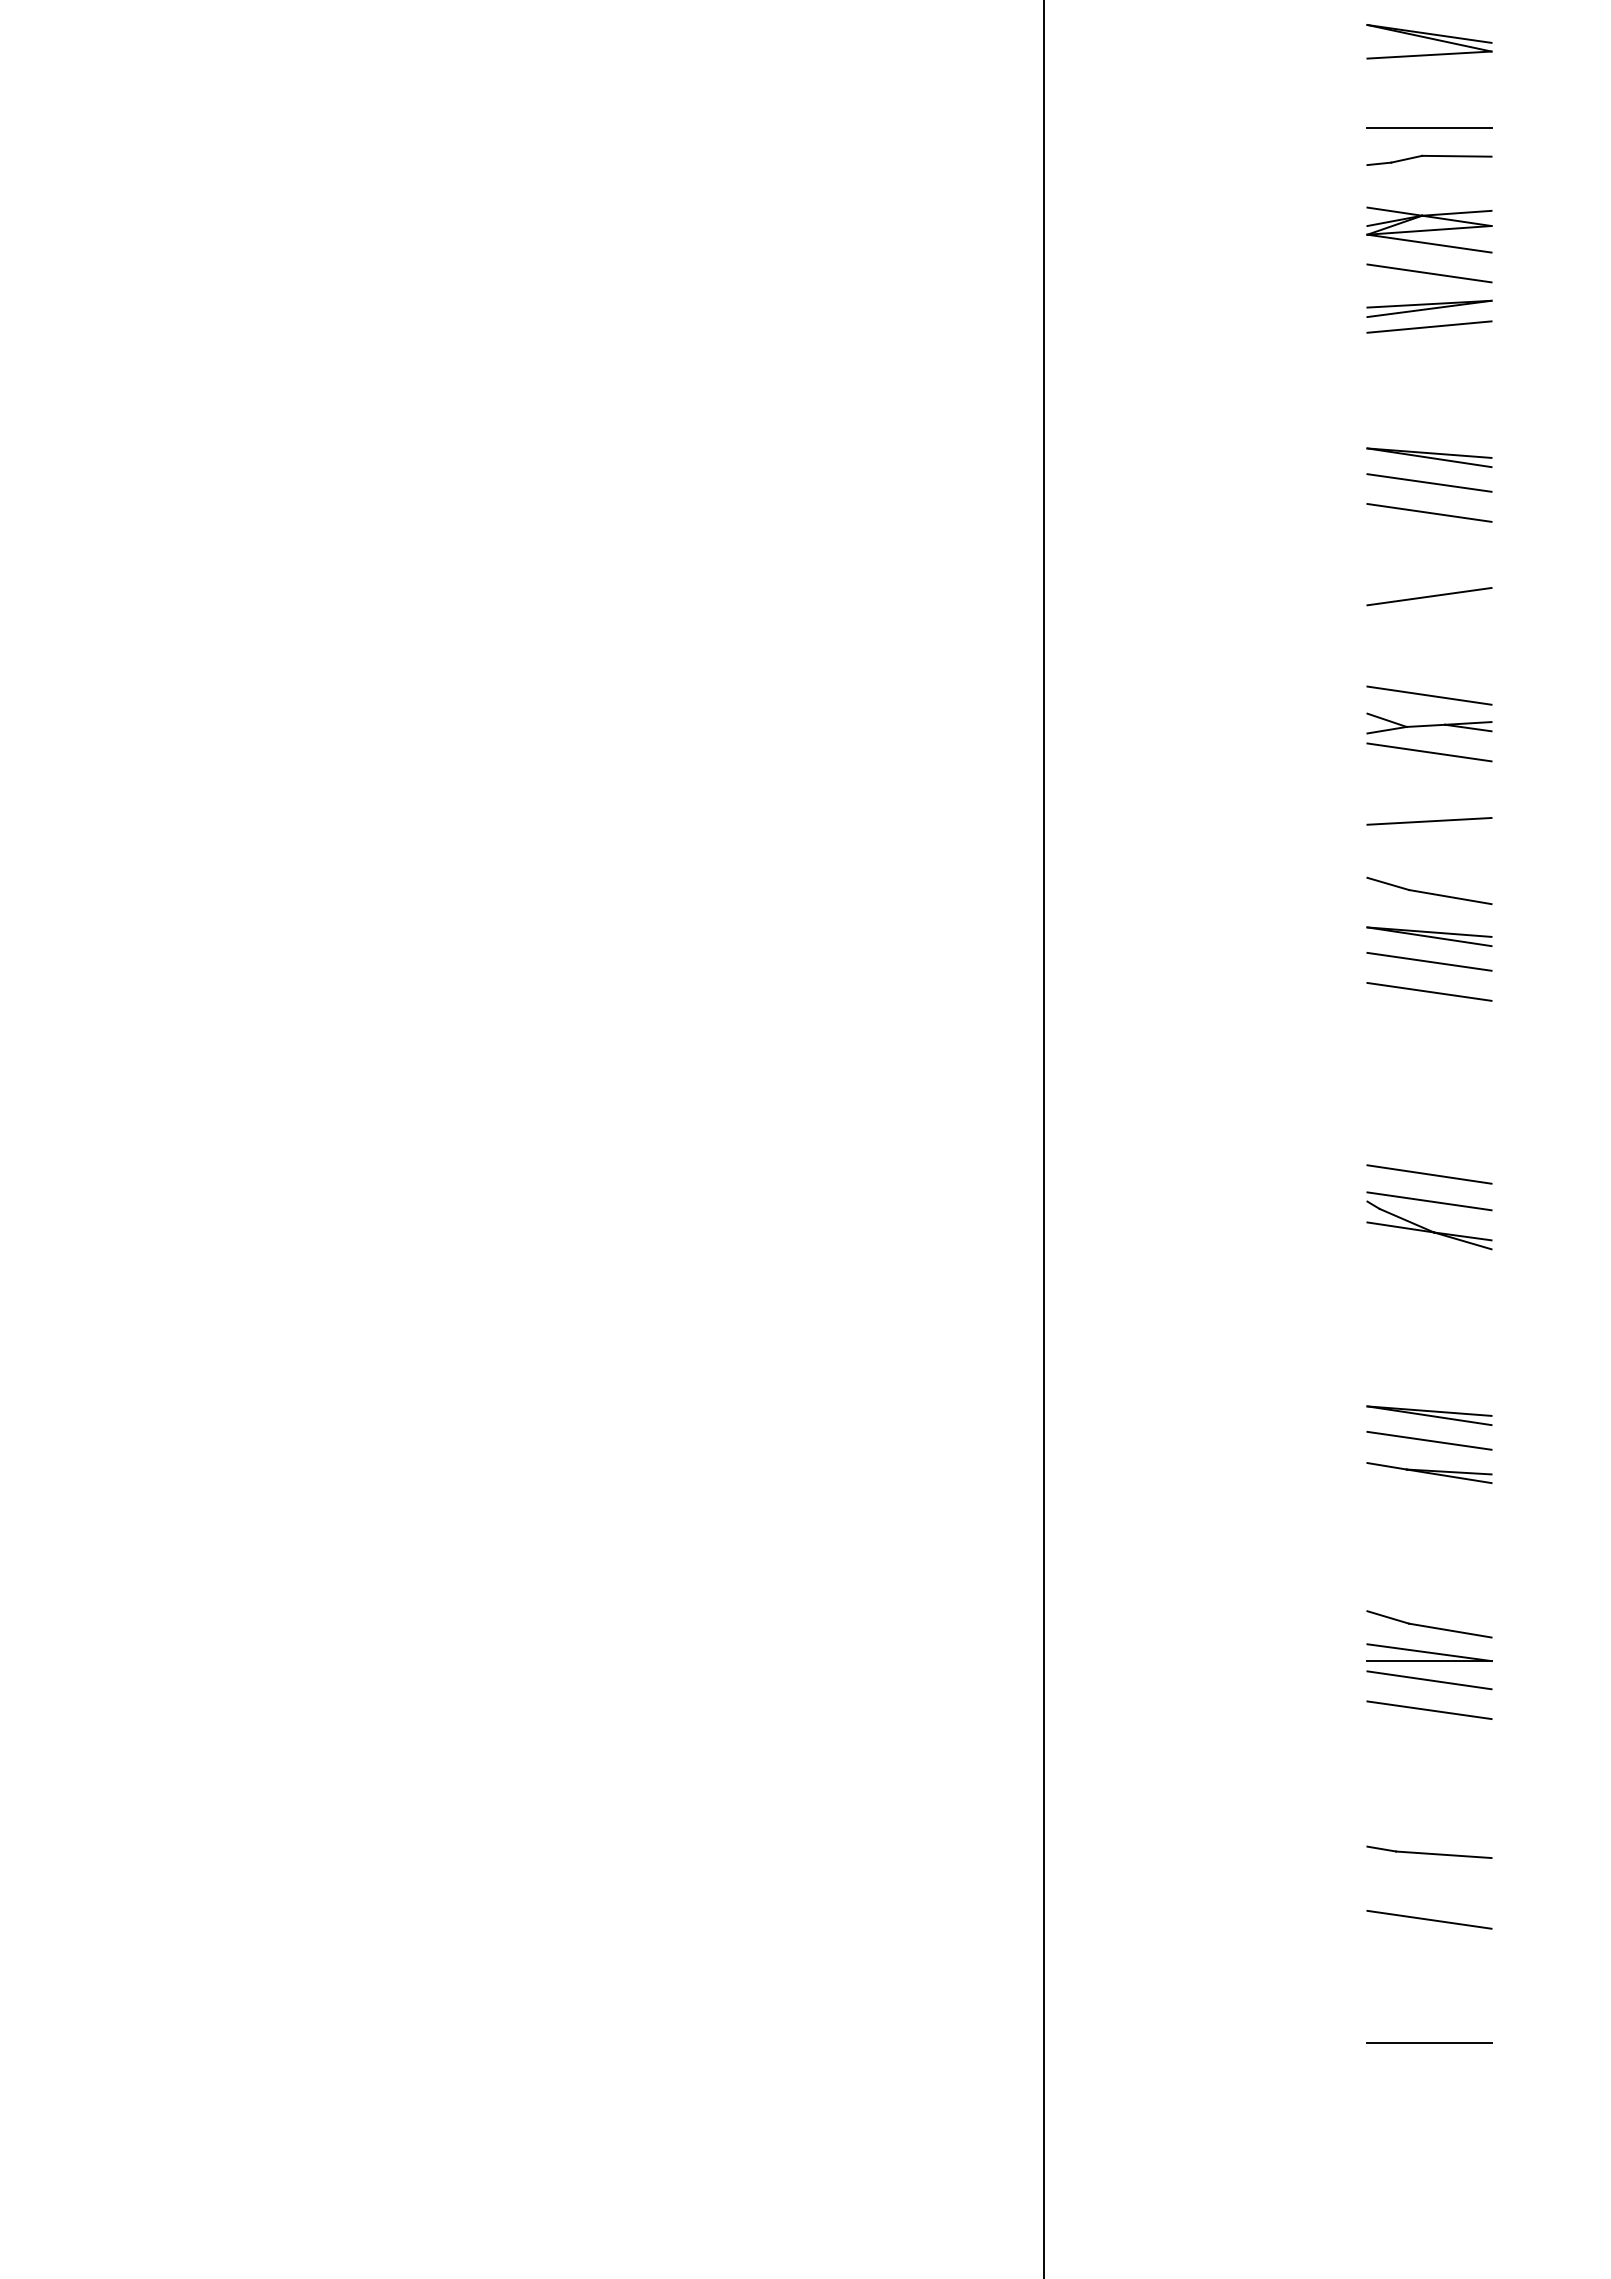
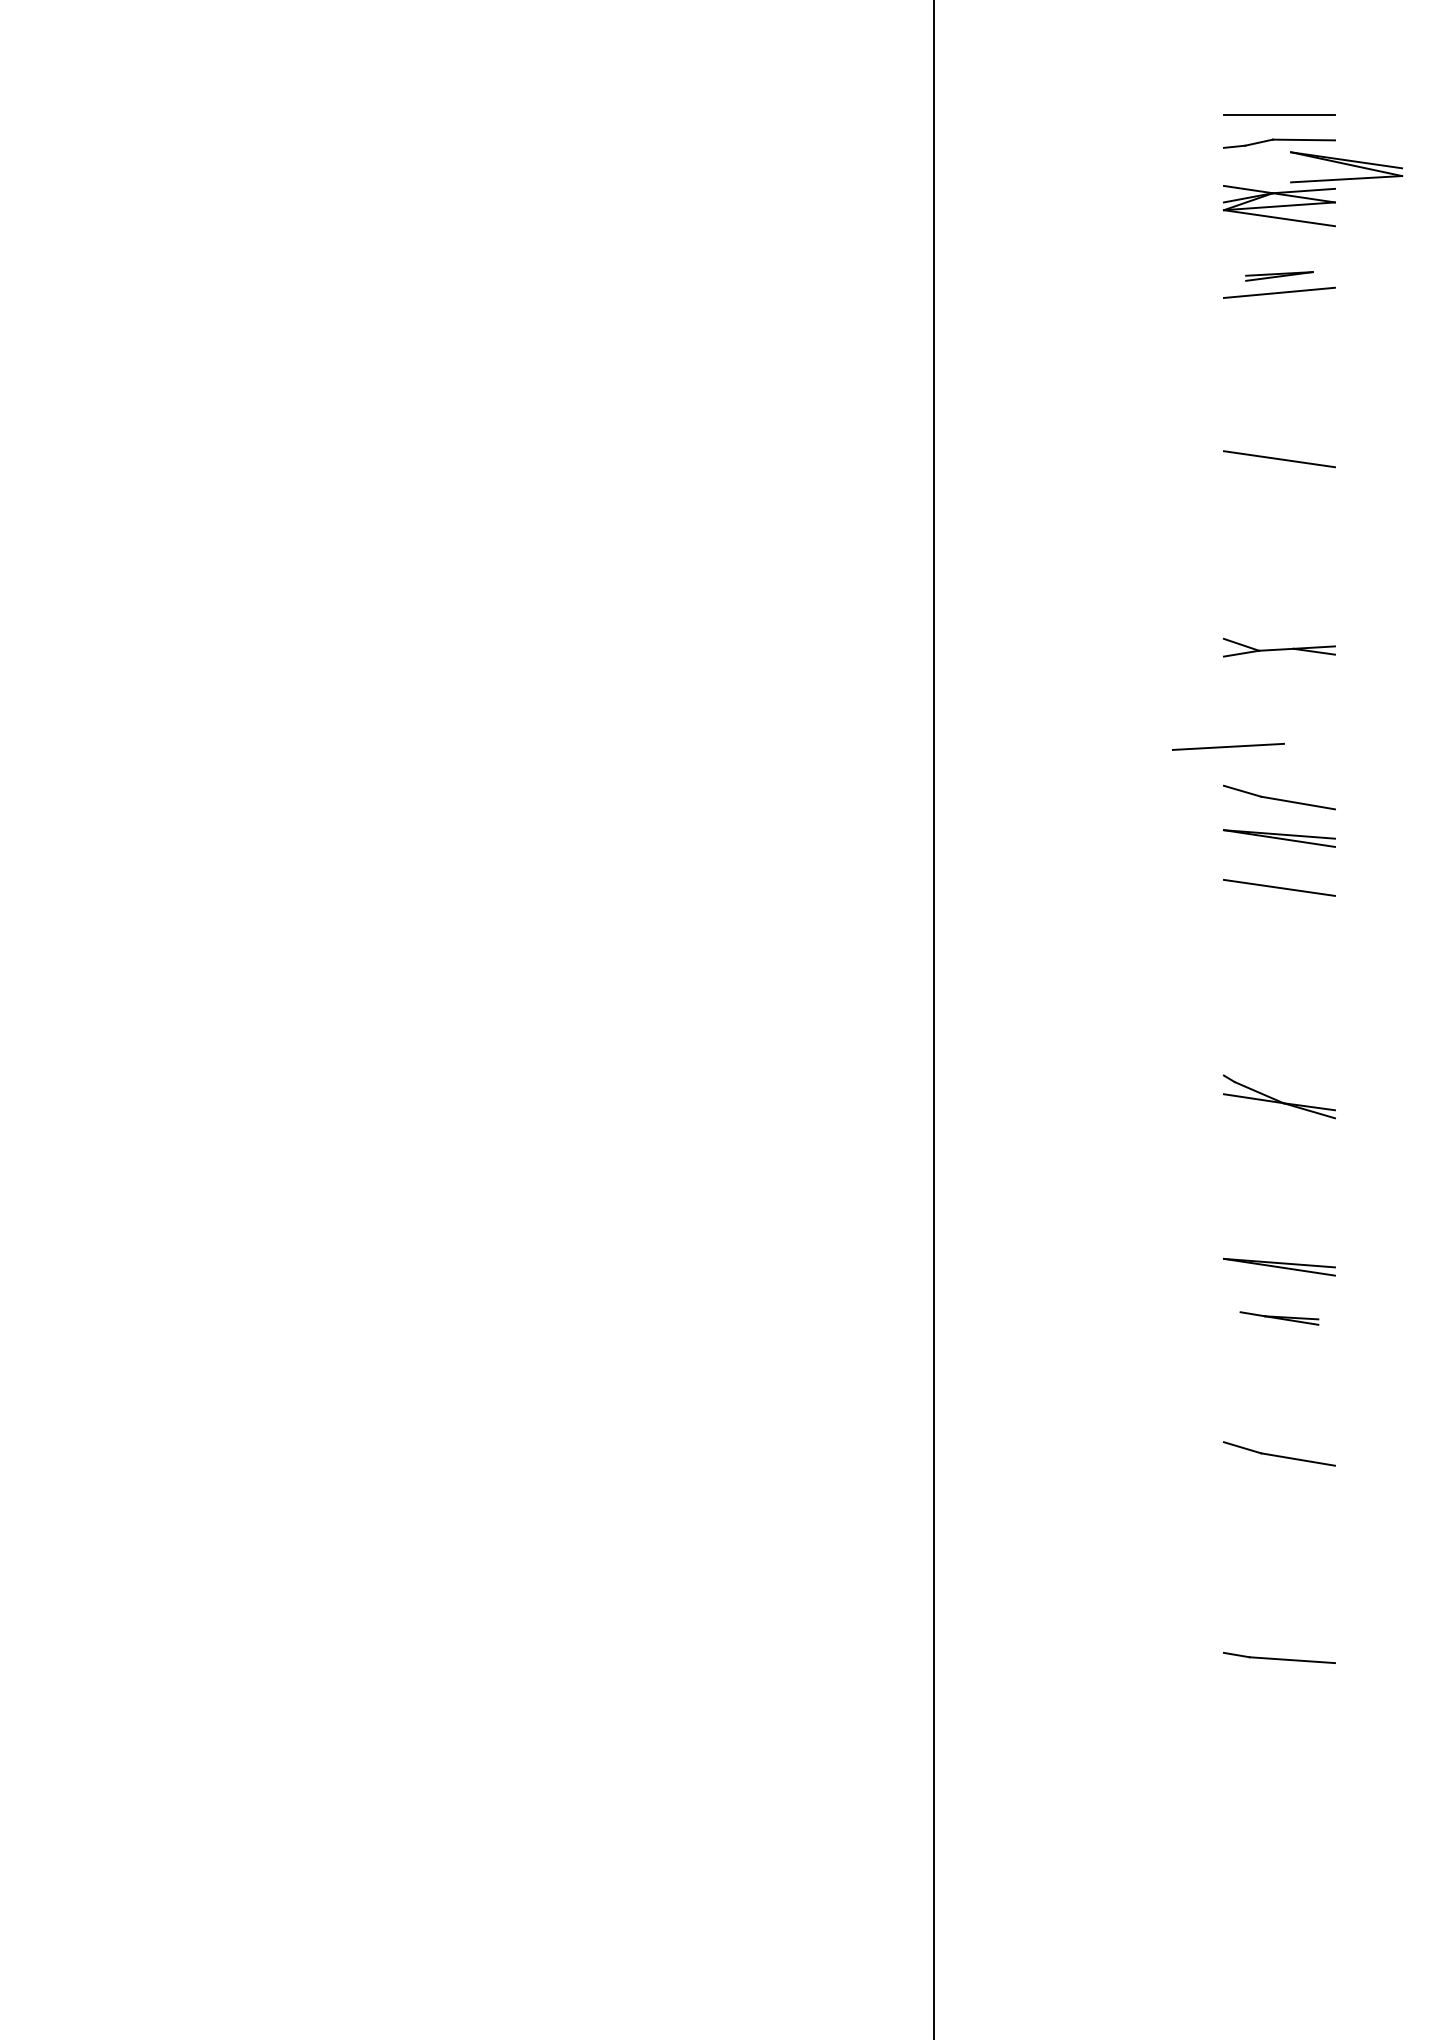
part: (1429, 41) -> (1346, 167), moved
line: (1429, 273) -> (1279, 244), removed
part: (1429, 308) -> (1279, 276), size x0.6
part: (1429, 457) -> (1279, 409), removed
line: (1429, 482) -> (1279, 431), removed
line: (1429, 596) -> (1279, 534), removed
line: (1429, 695) -> (1279, 622), removed
line: (1429, 752) -> (1279, 673), removed
line: (1429, 821) -> (1228, 747), moved
line: (1429, 961) -> (1279, 860), removed
line: (1429, 1174) -> (1279, 1051), removed
line: (1429, 1201) -> (1279, 1075), removed
line: (1429, 1440) -> (1279, 1289), removed
part: (1429, 1472) -> (1279, 1318), size x0.7
part: (1429, 1652) -> (1279, 1479), removed
line: (1429, 1680) -> (1279, 1504), removed
line: (1429, 1710) -> (1279, 1531), removed
line: (1429, 1919) -> (1279, 1718), removed
line: (1429, 2043) -> (1279, 1829), removed

